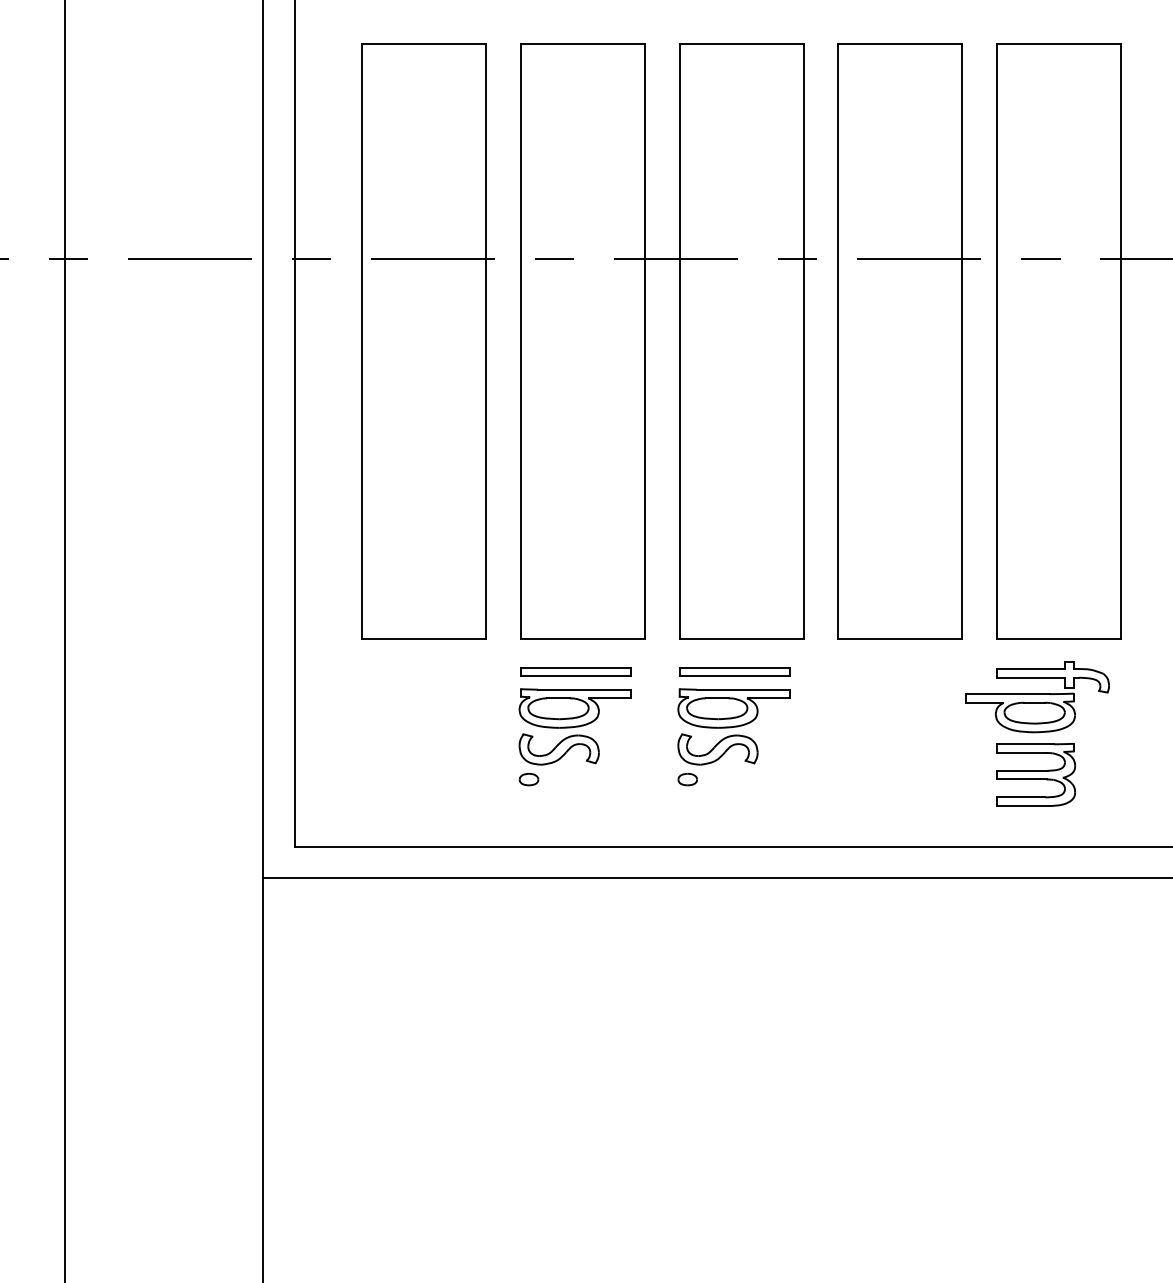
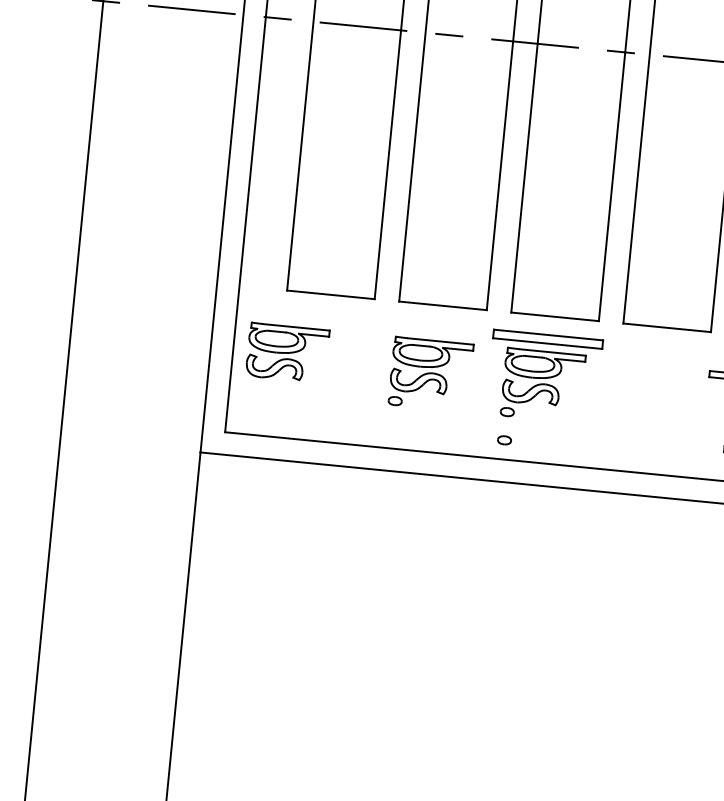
part: (575, 671) -> (435, 328), removed
part: (734, 671) -> (547, 339), size x1.4
part: (370, 726) -> (286, 352), added
part: (687, 819) -> (504, 440), added

